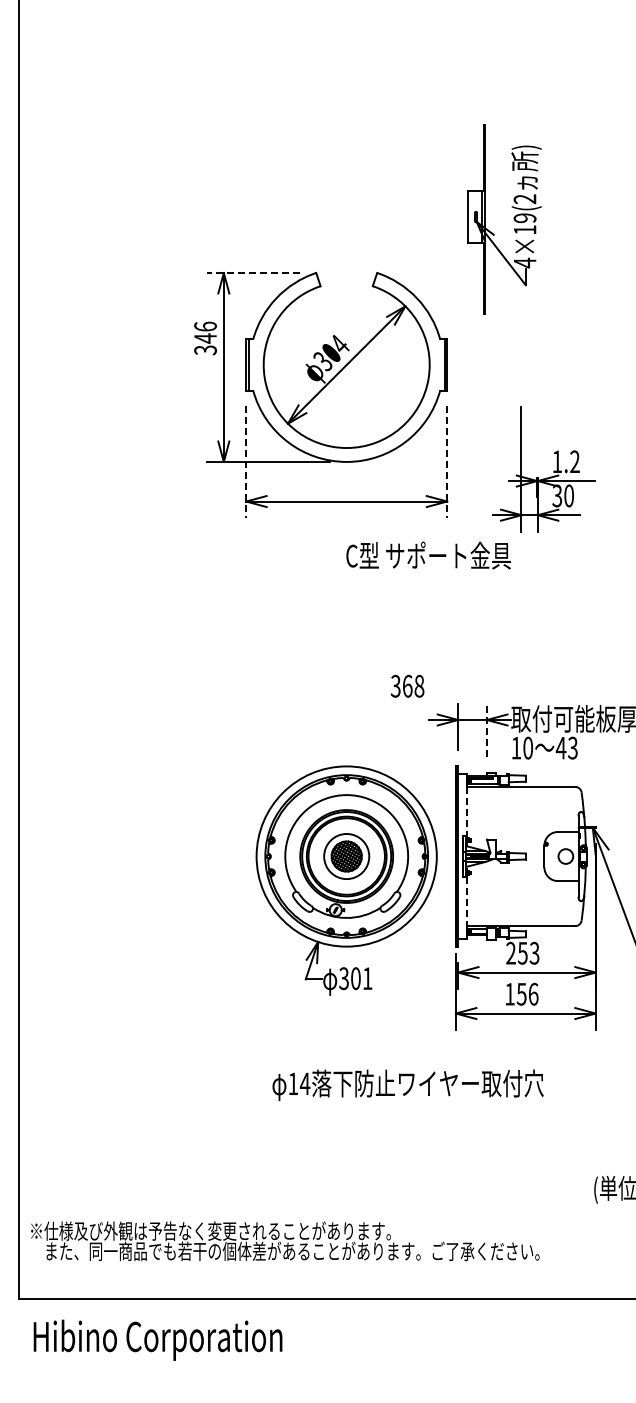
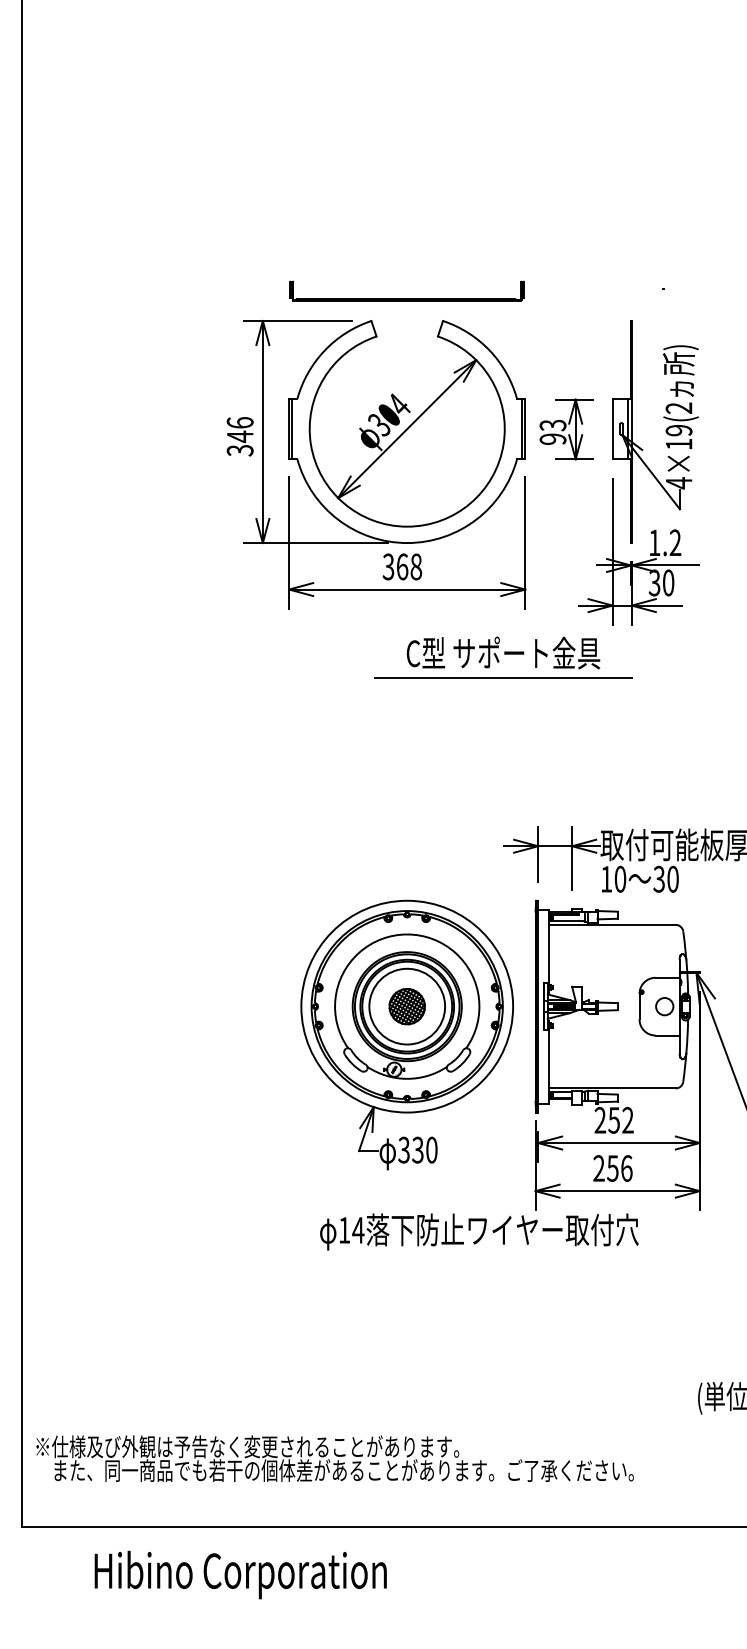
part: (513, 219) -> (665, 432), moved
part: (346, 247) -> (406, 291), added
line: (253, 273) -> (297, 321), dashed -> solid
text: (205, 338) -> (240, 436), moved
part: (482, 364) -> (566, 428), added
line: (246, 461) -> (289, 542), dashed -> solid
line: (447, 461) -> (525, 542), dashed -> solid
line: (428, 576) -> (503, 677), added
text: (407, 685) -> (402, 566), moved
line: (487, 730) -> (572, 858), dashed -> solid
text: (566, 747) -> (665, 878), 43 -> 30
line: (467, 811) -> (549, 953), dashed -> solid
circle: (346, 856) -> (406, 1006), size x1.43
line: (467, 901) -> (549, 1059), dashed -> solid
text: (534, 953) -> (627, 1120), 253 -> 252
text: (361, 978) -> (424, 1149), 301 -> 330
text: (509, 993) -> (598, 1167), 156 -> 256
text: (407, 1085) -> (478, 1232), moved
text: (157, 1339) -> (240, 1574), moved

